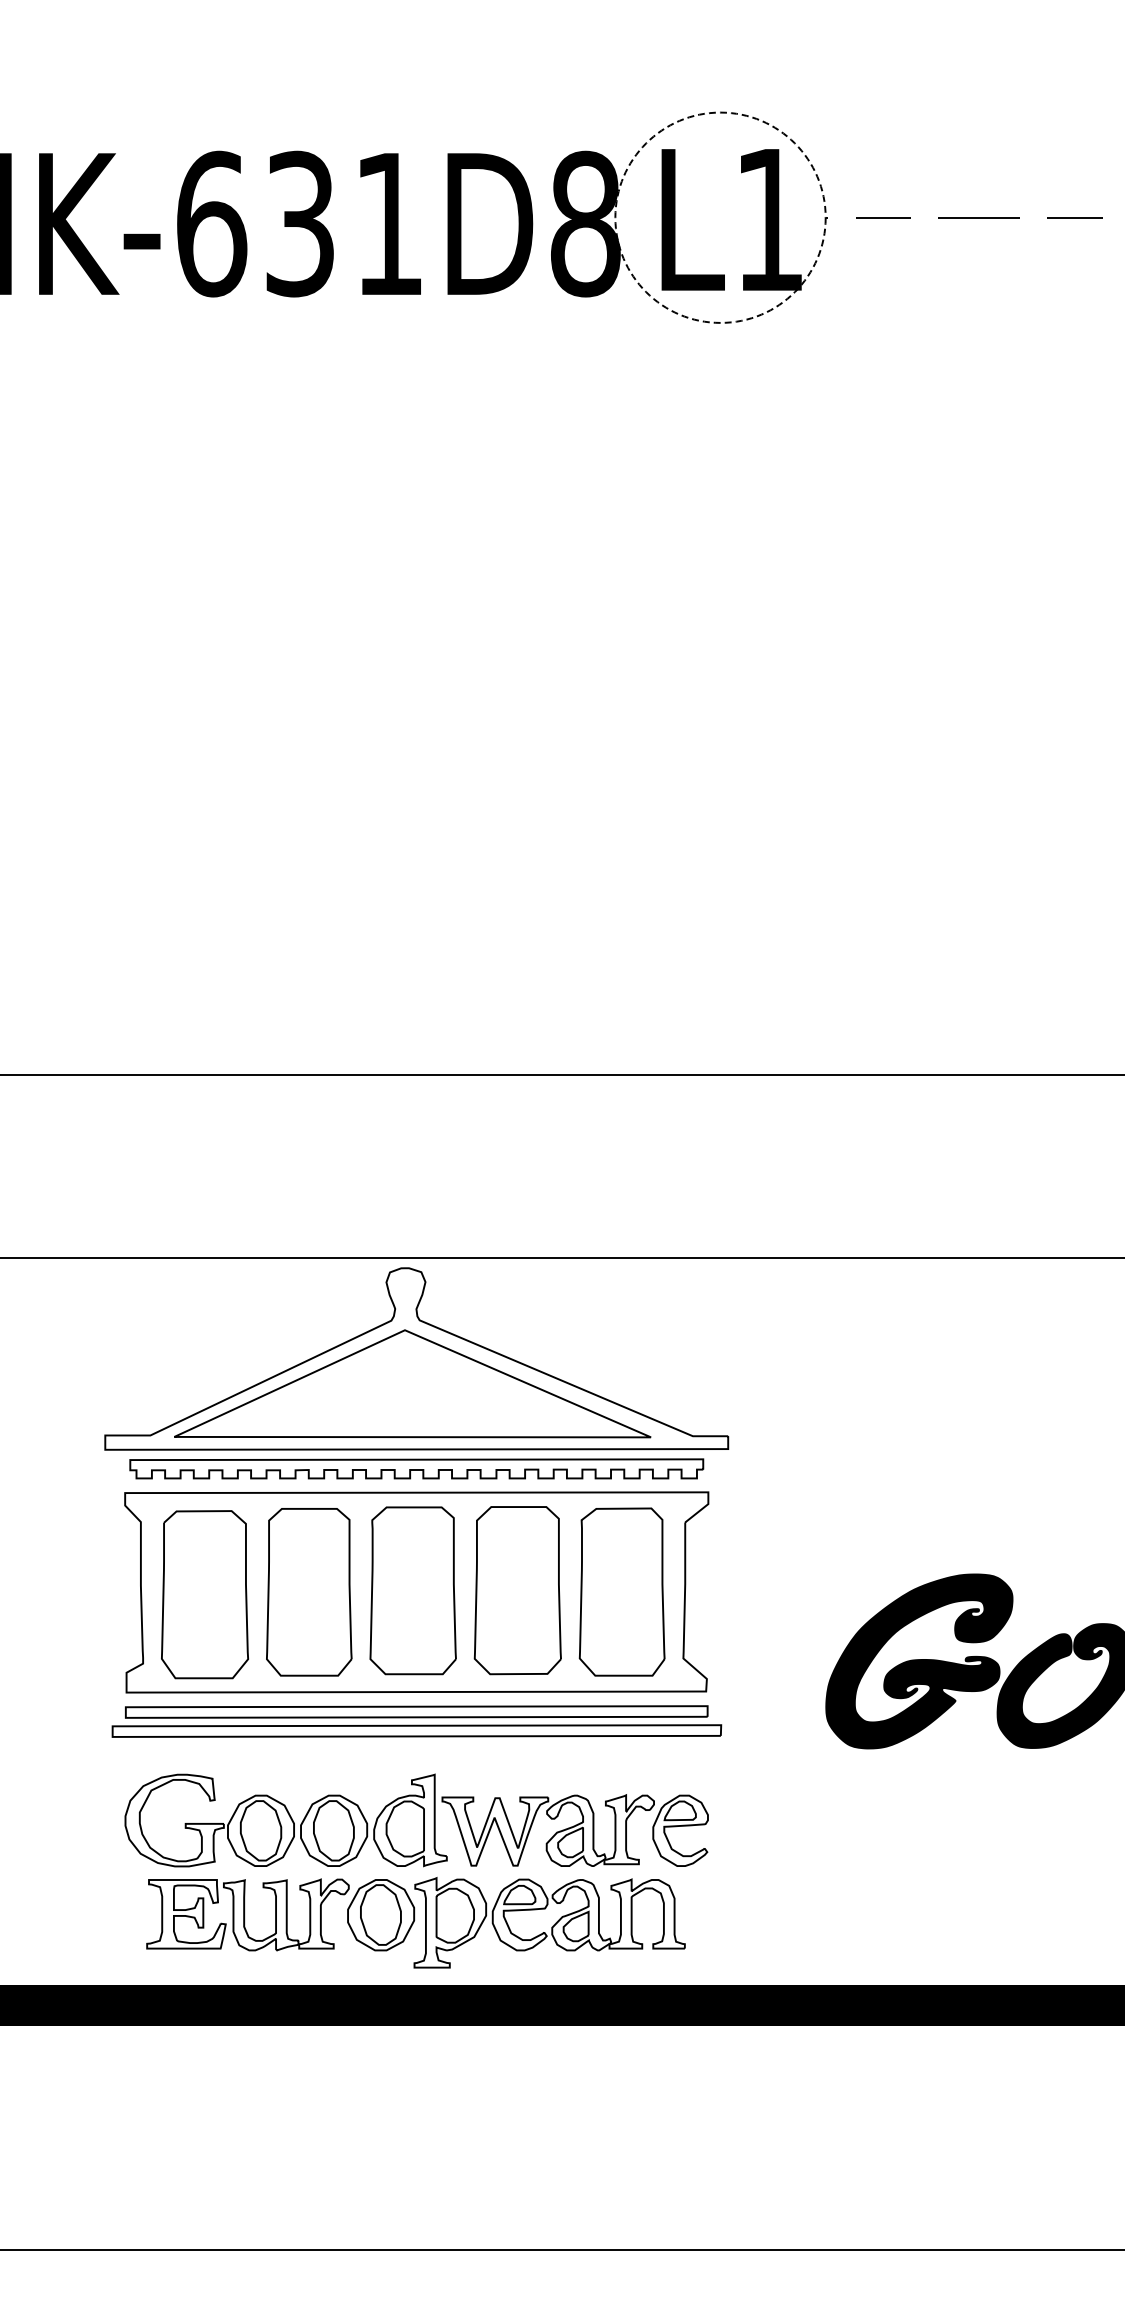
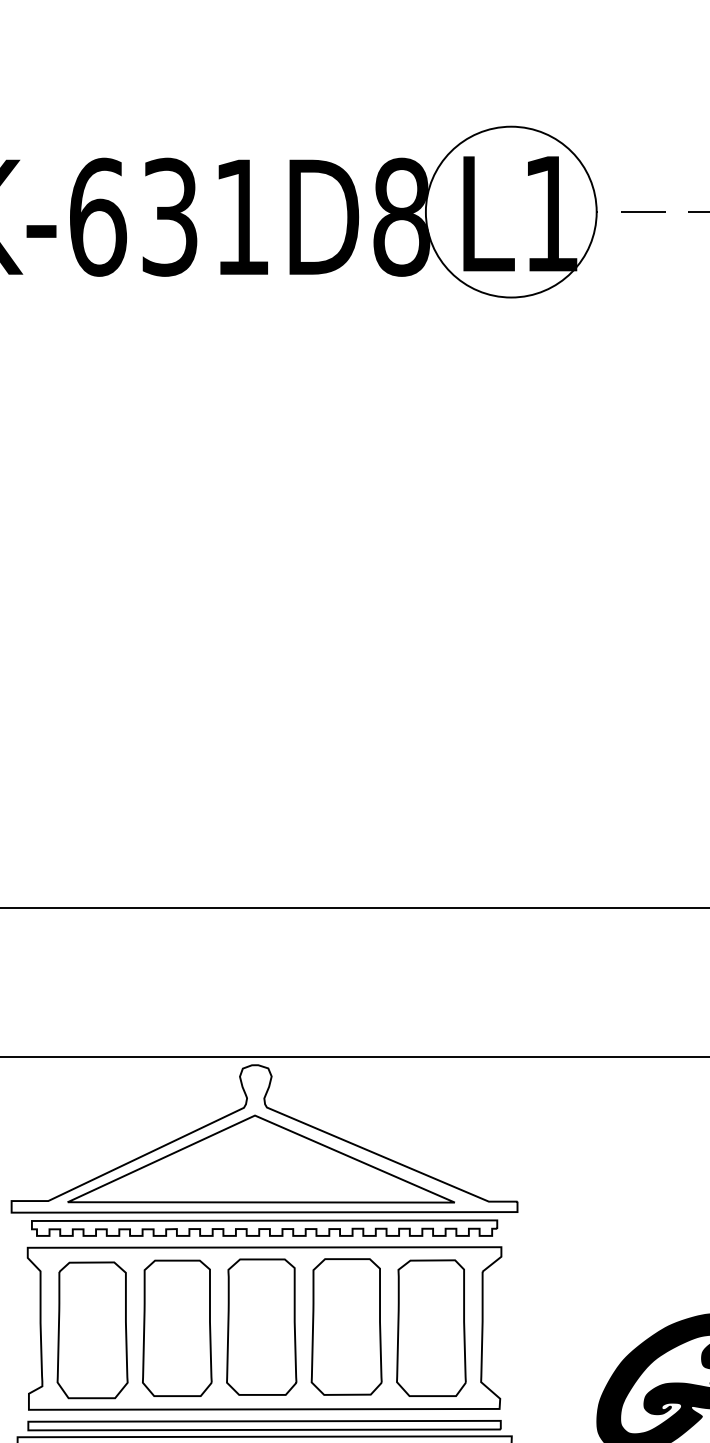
circle: (720, 217) -> (511, 211), dashed -> solid

